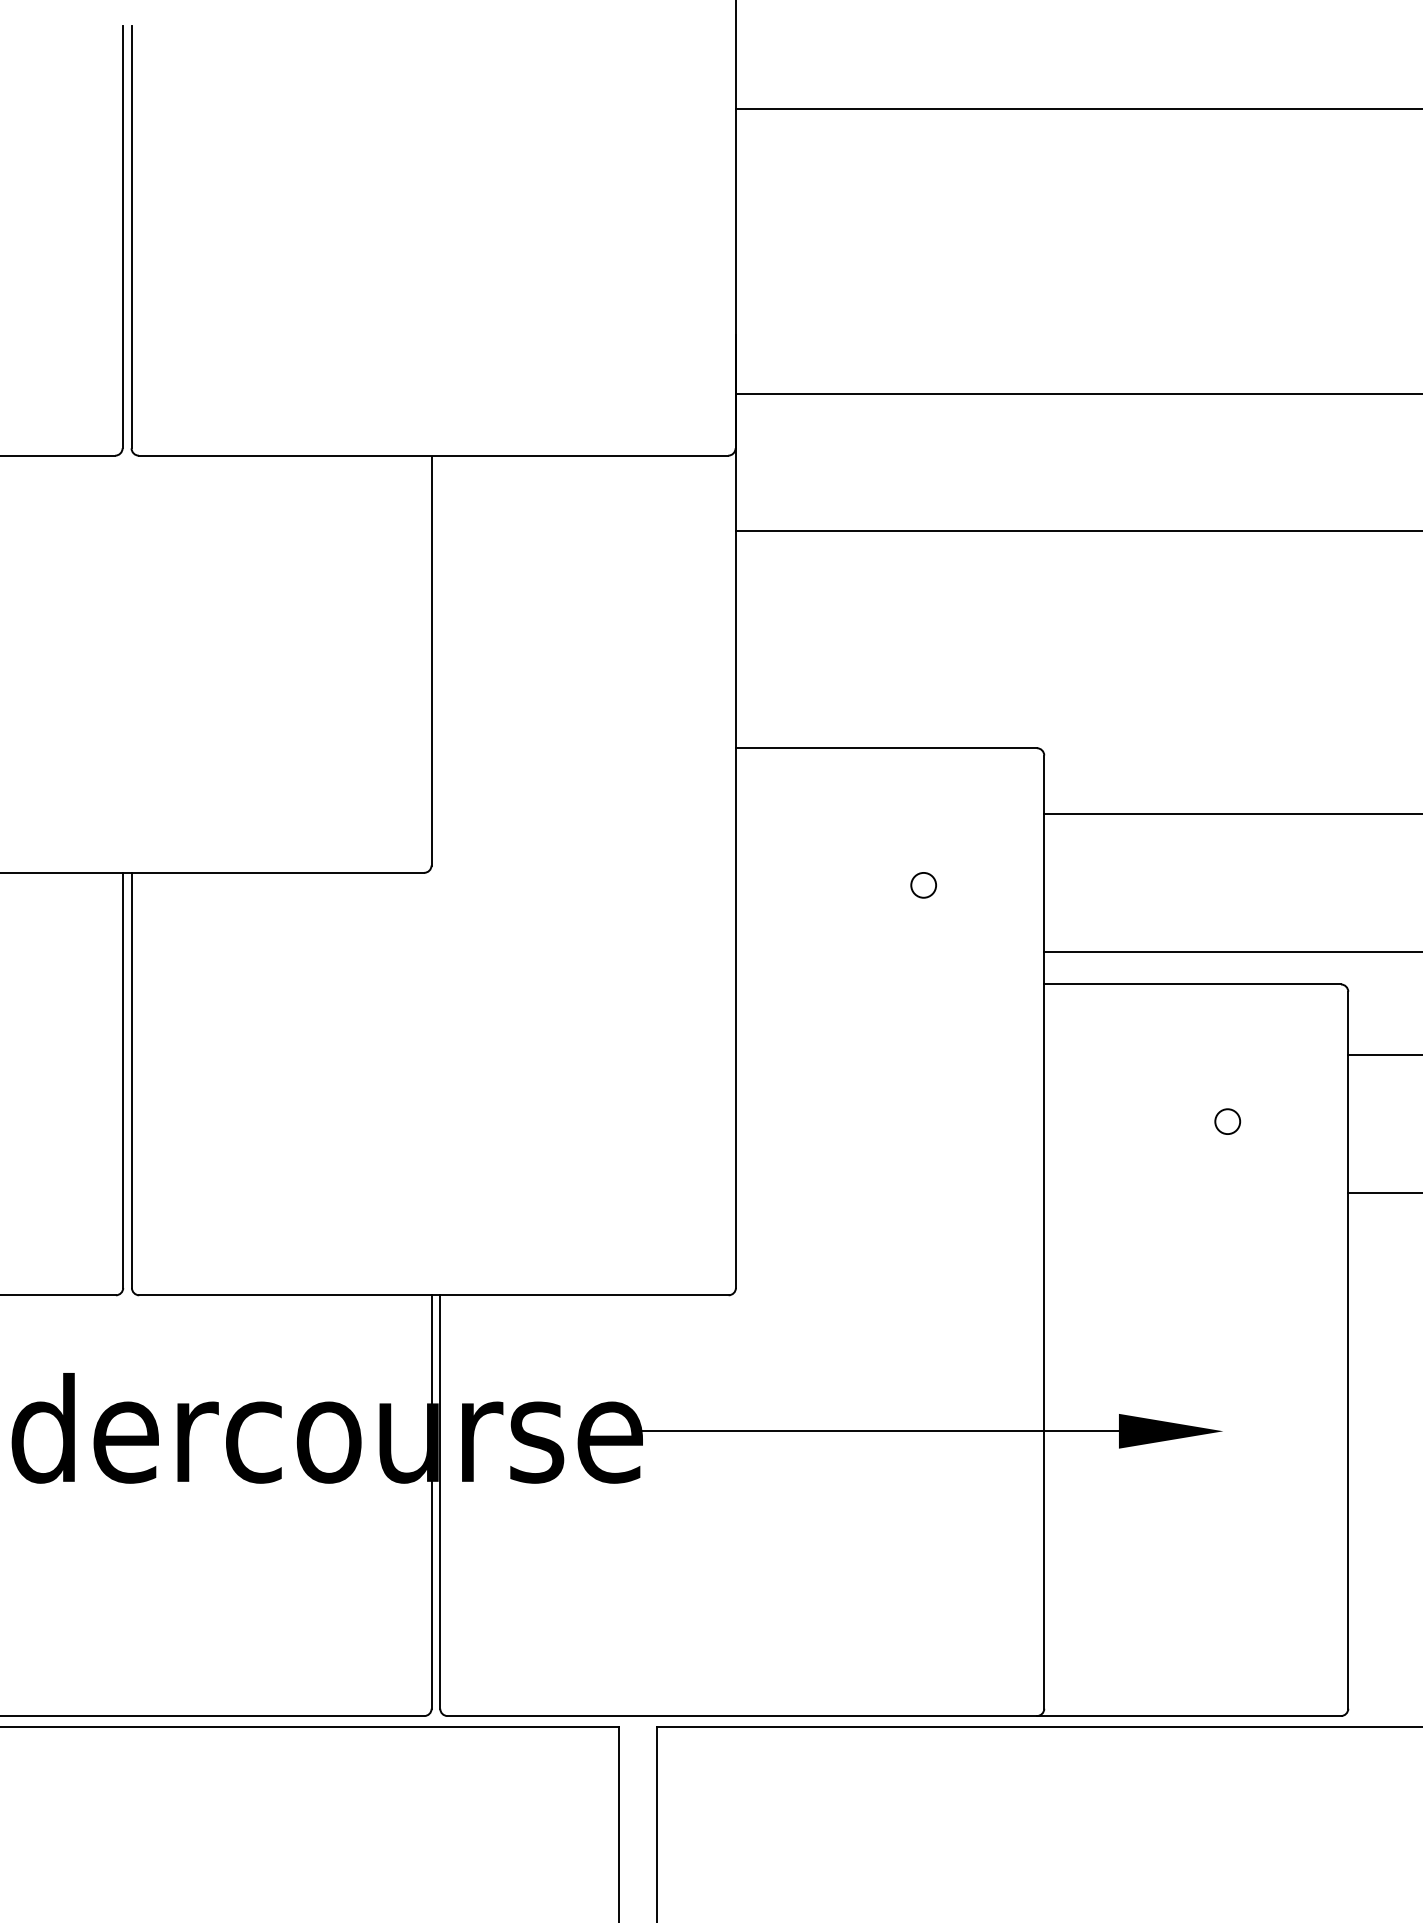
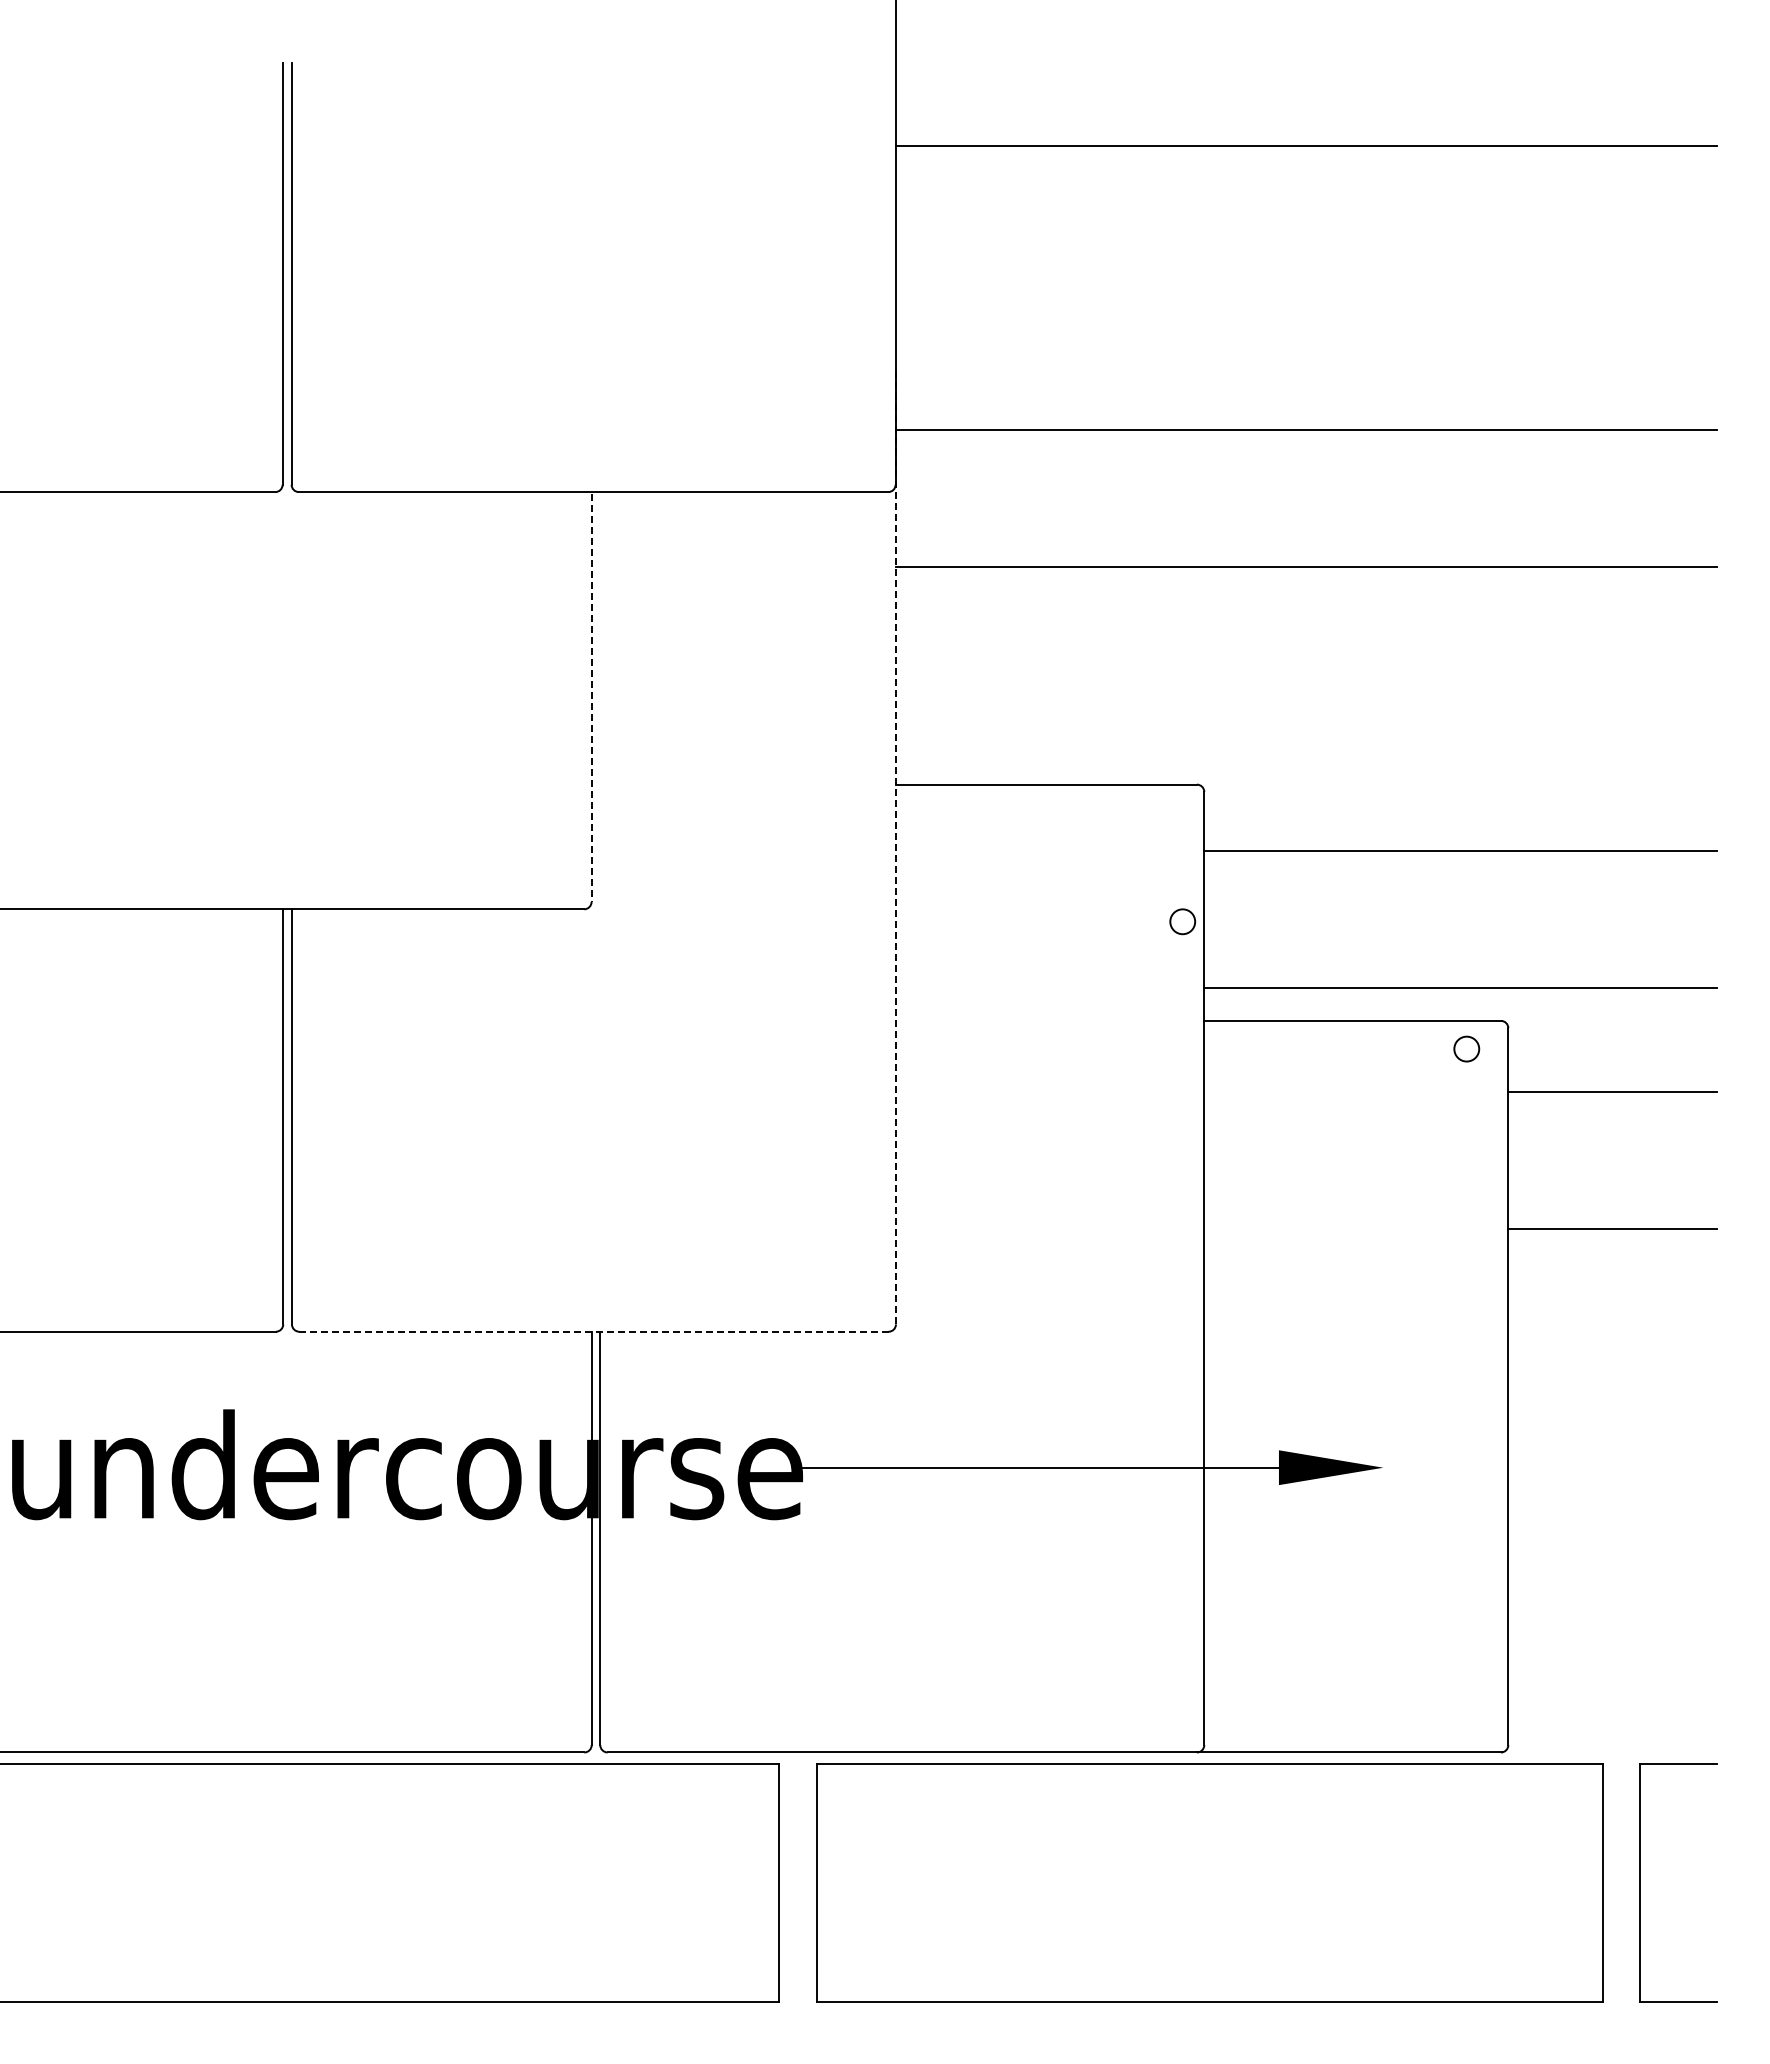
line: (431, 662) -> (591, 698), solid -> dashed
line: (735, 811) -> (895, 847), solid -> dashed
circle: (923, 885) -> (1182, 921), moved
circle: (1227, 1121) -> (1466, 1048), moved
line: (433, 1295) -> (593, 1331), solid -> dashed

